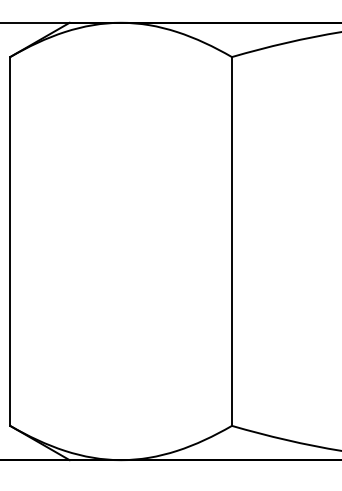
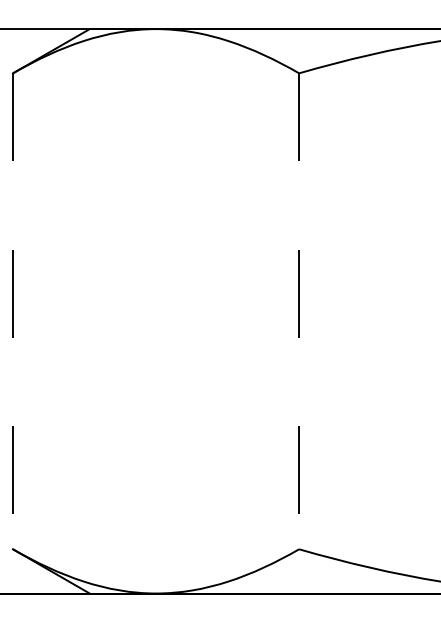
line: (10, 241) -> (13, 311), solid -> dashed
line: (232, 241) -> (299, 311), solid -> dashed

